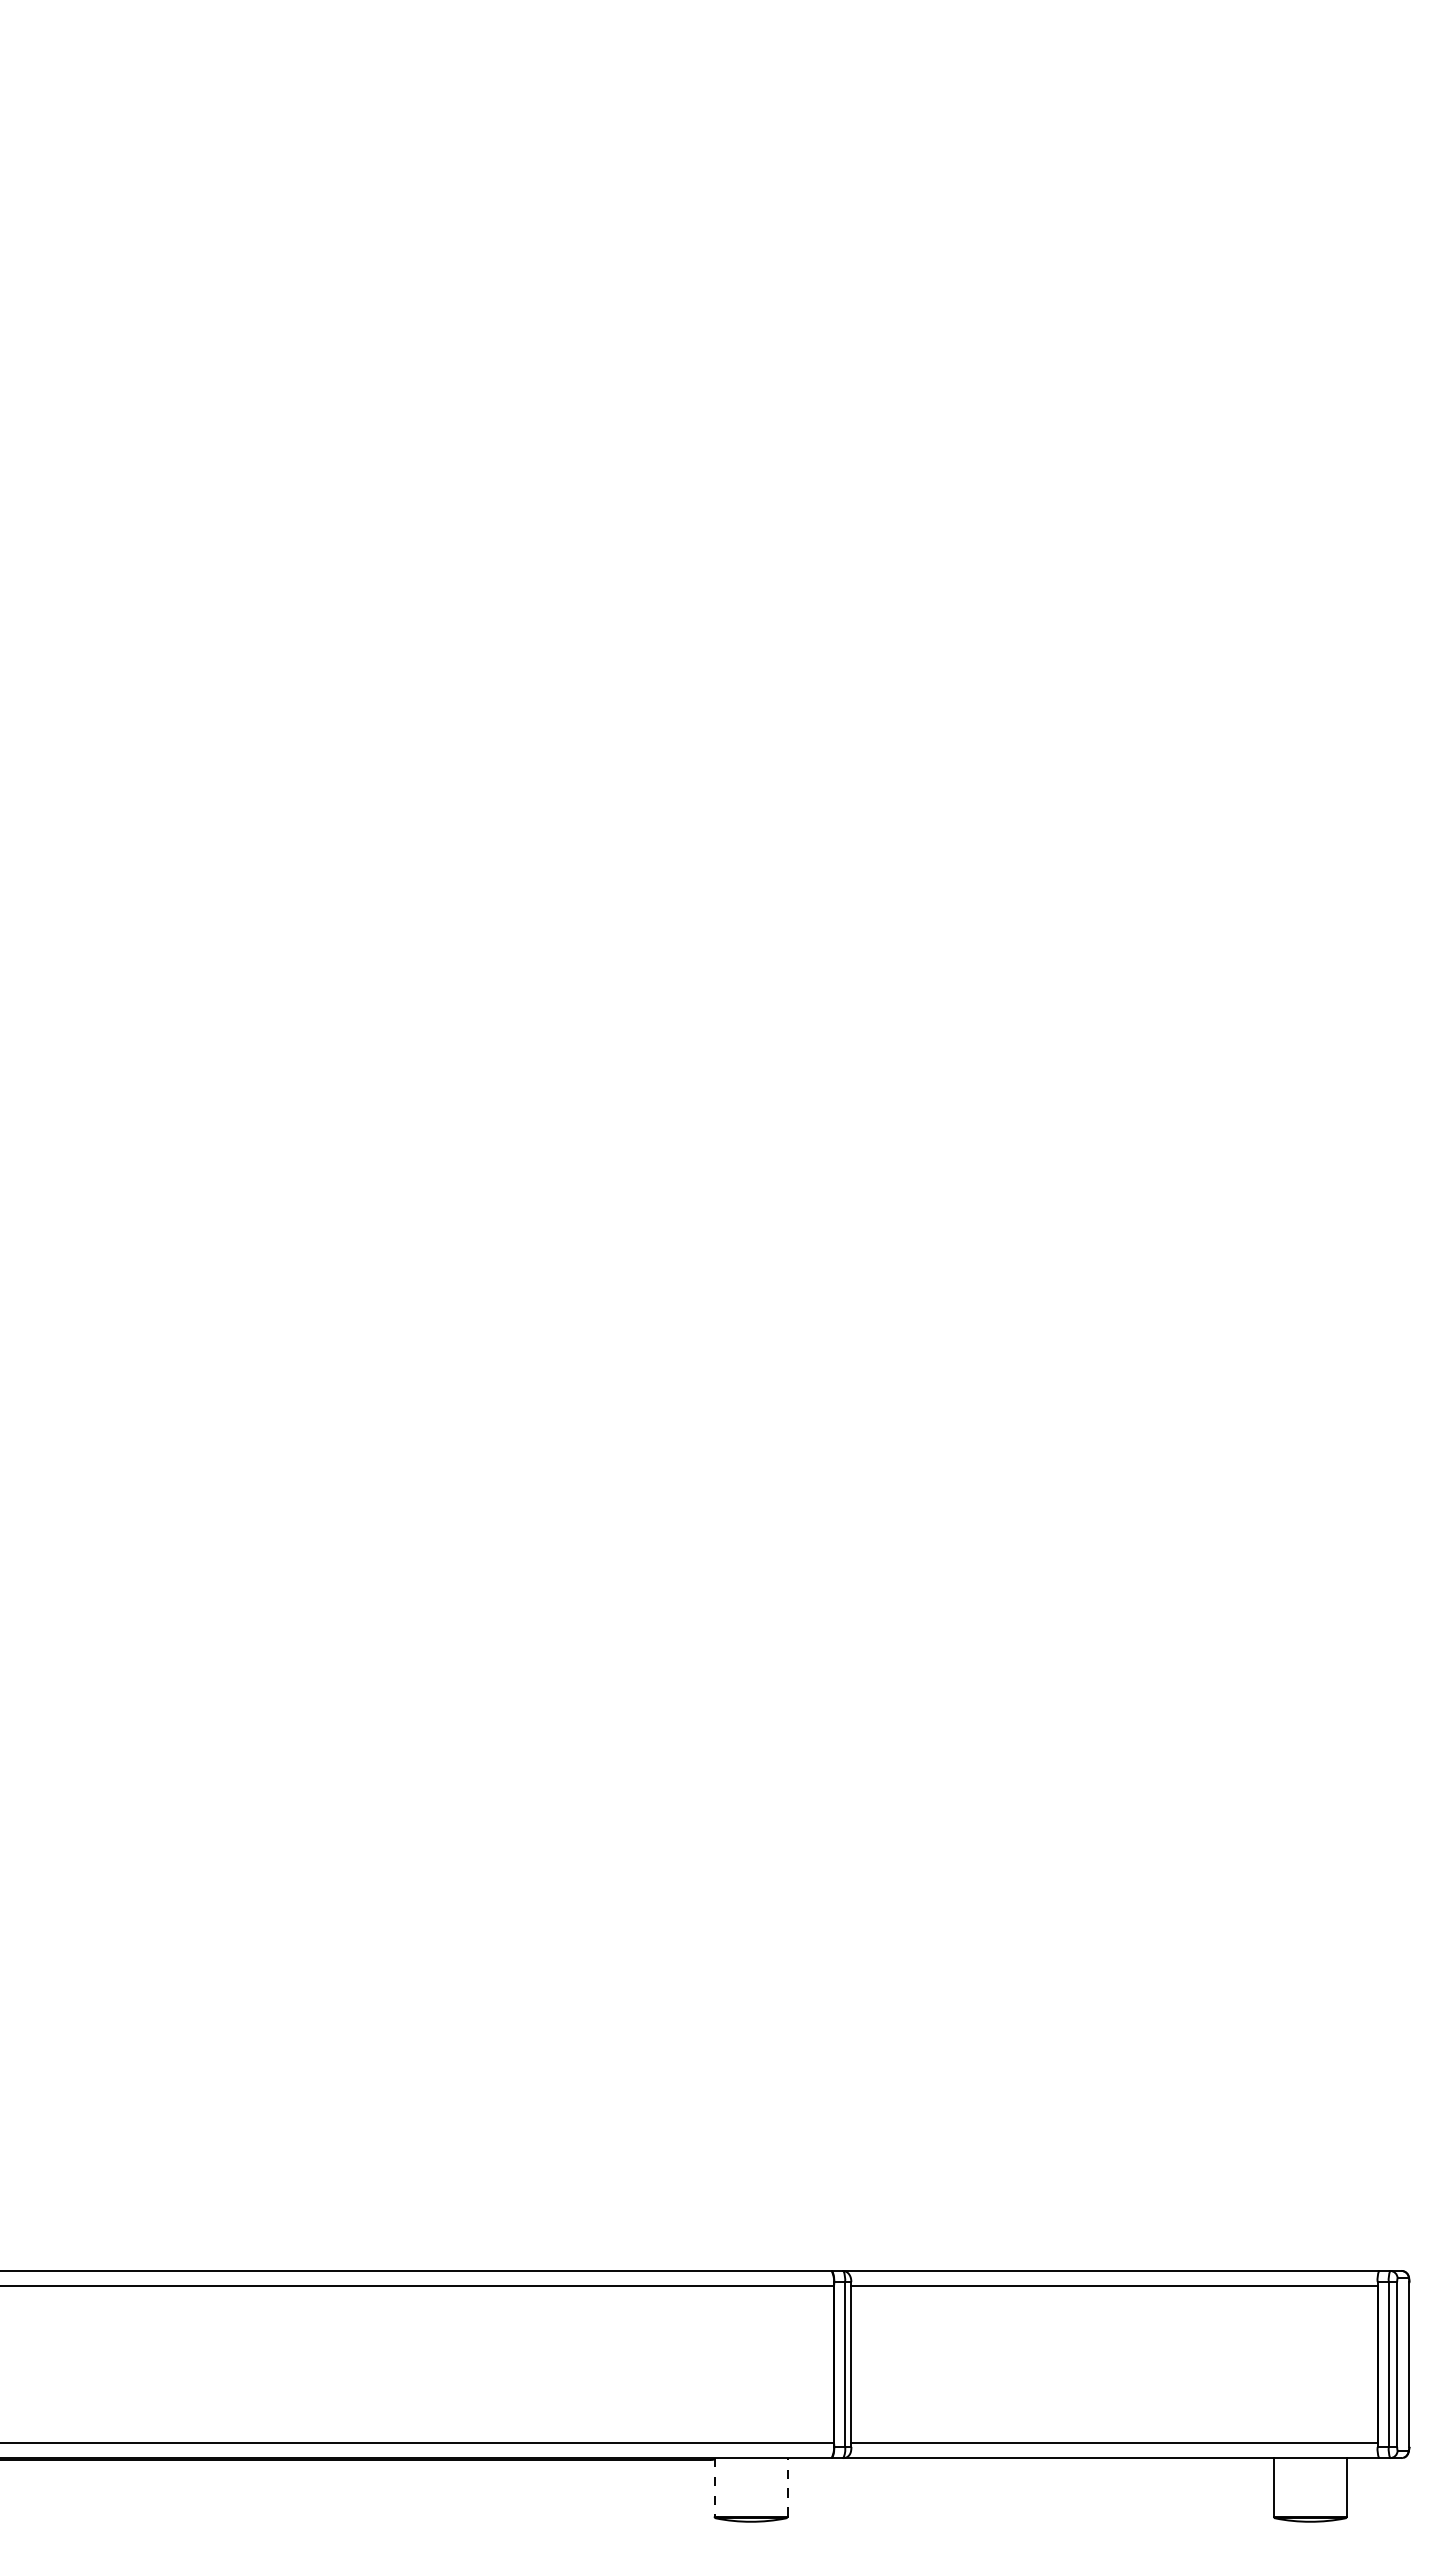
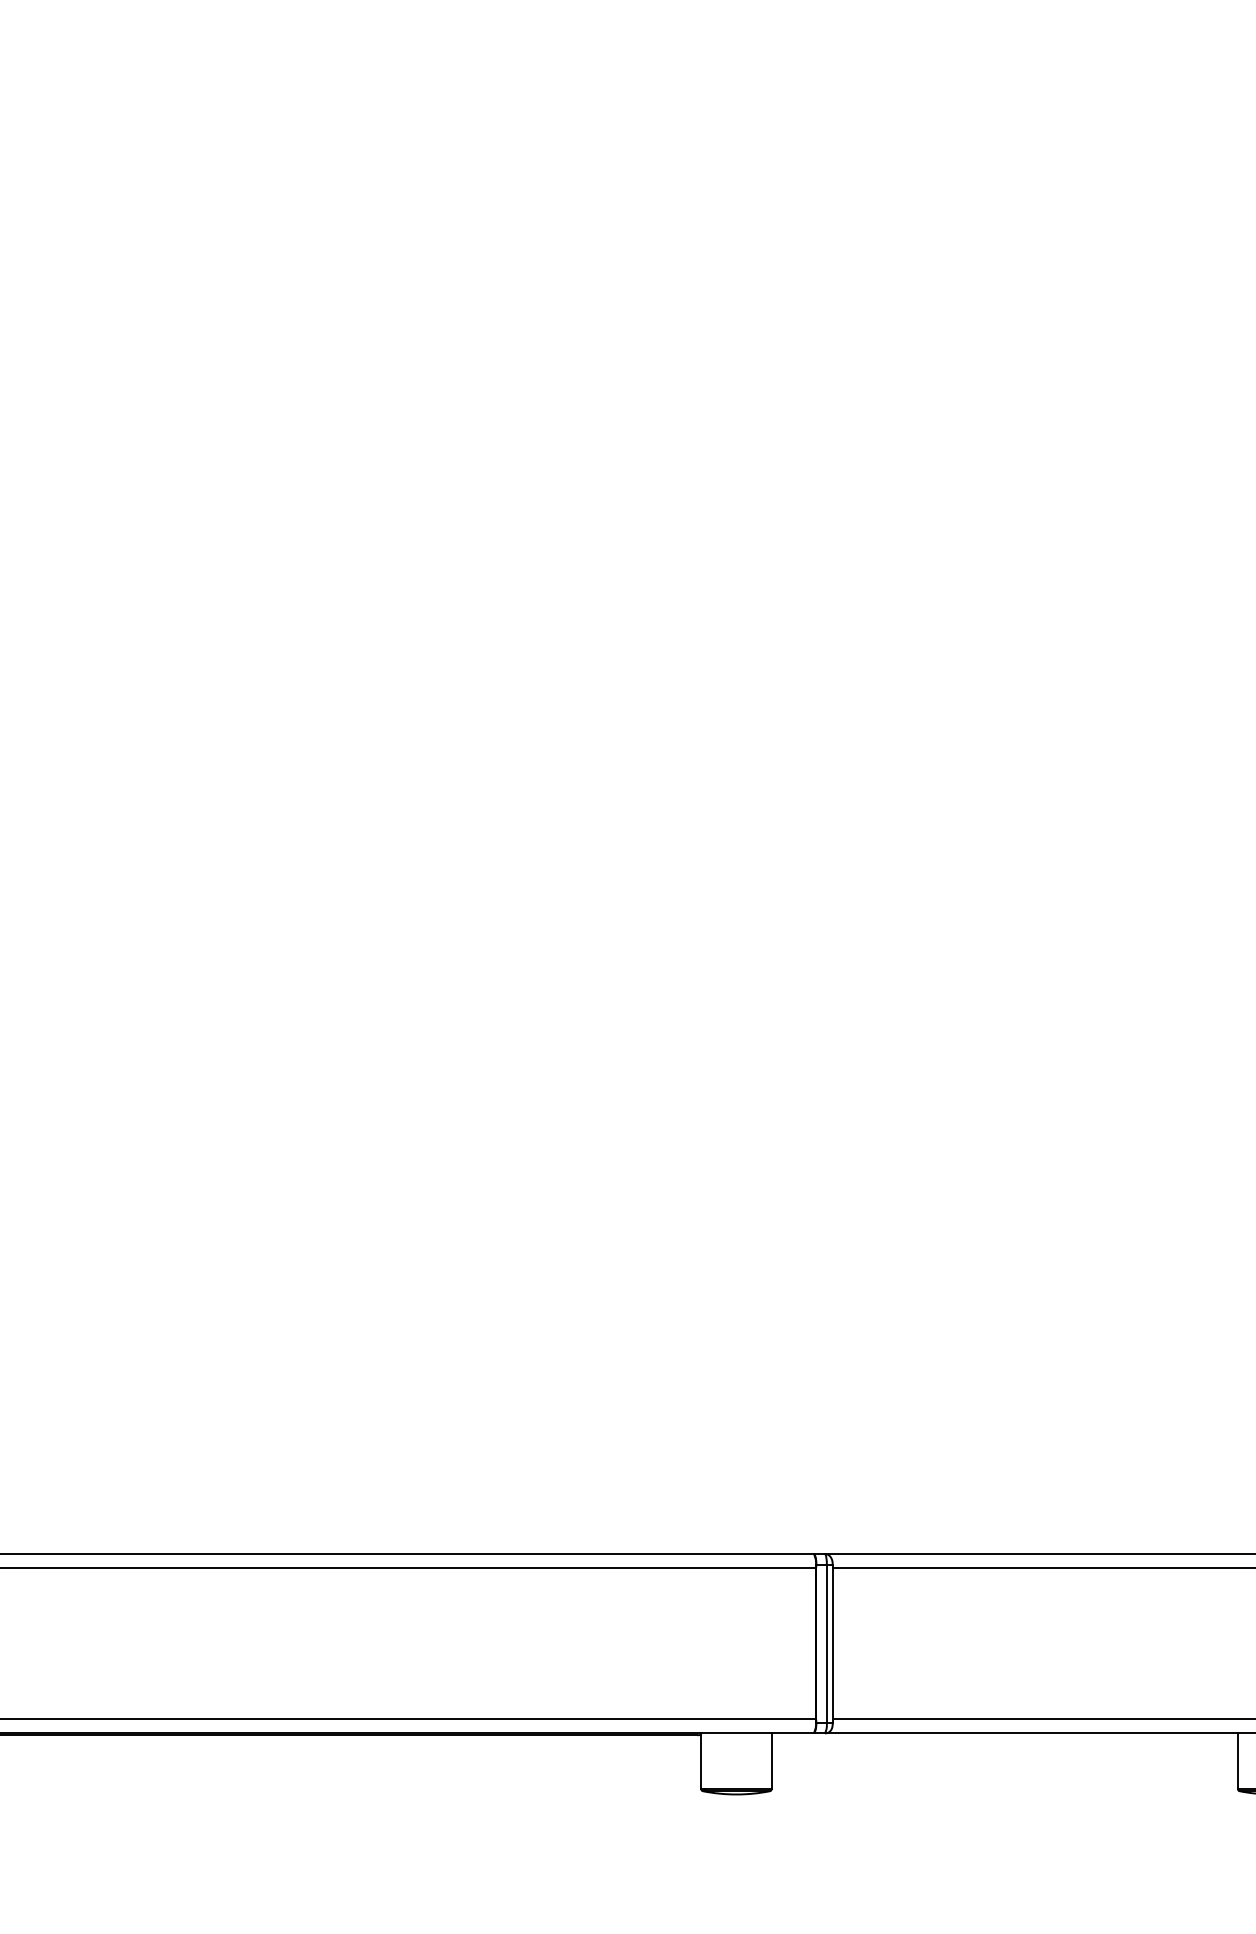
line: (787, 2486) -> (771, 1760), dashed -> solid
line: (714, 2487) -> (701, 1761), dashed -> solid

